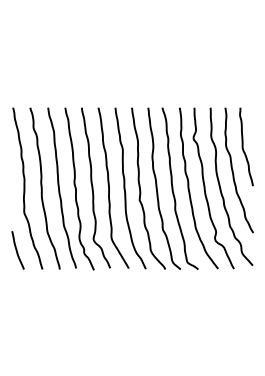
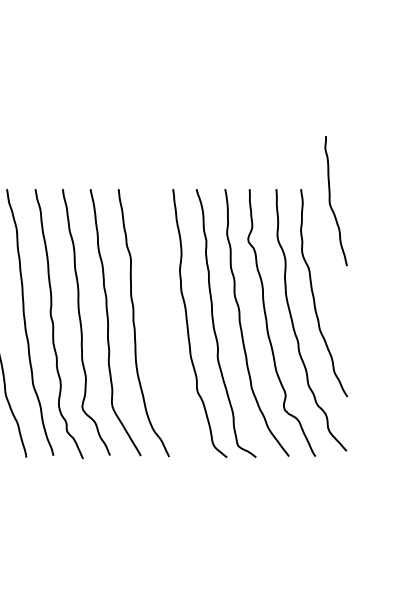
curve: (243, 146) -> (331, 200), moved
curve: (141, 190) -> (161, 326), removed

